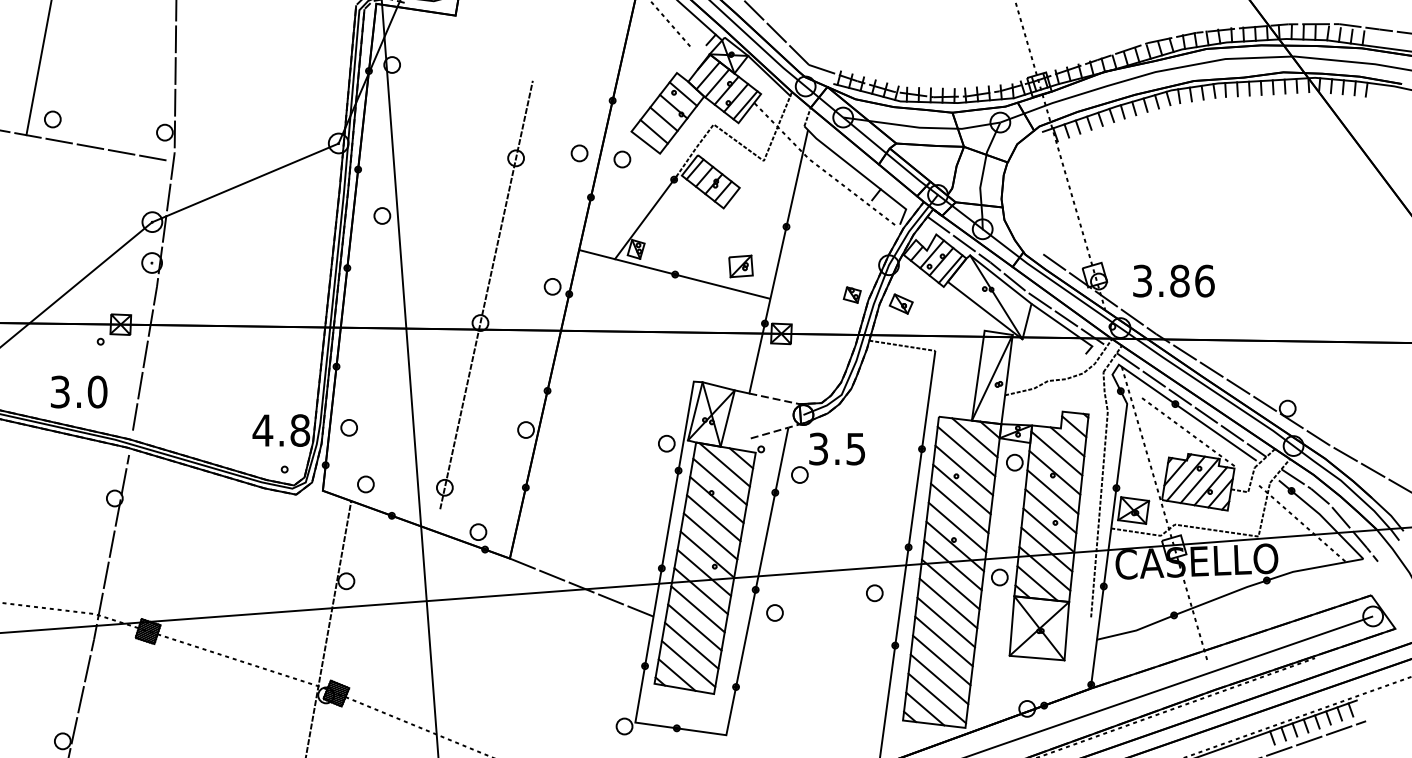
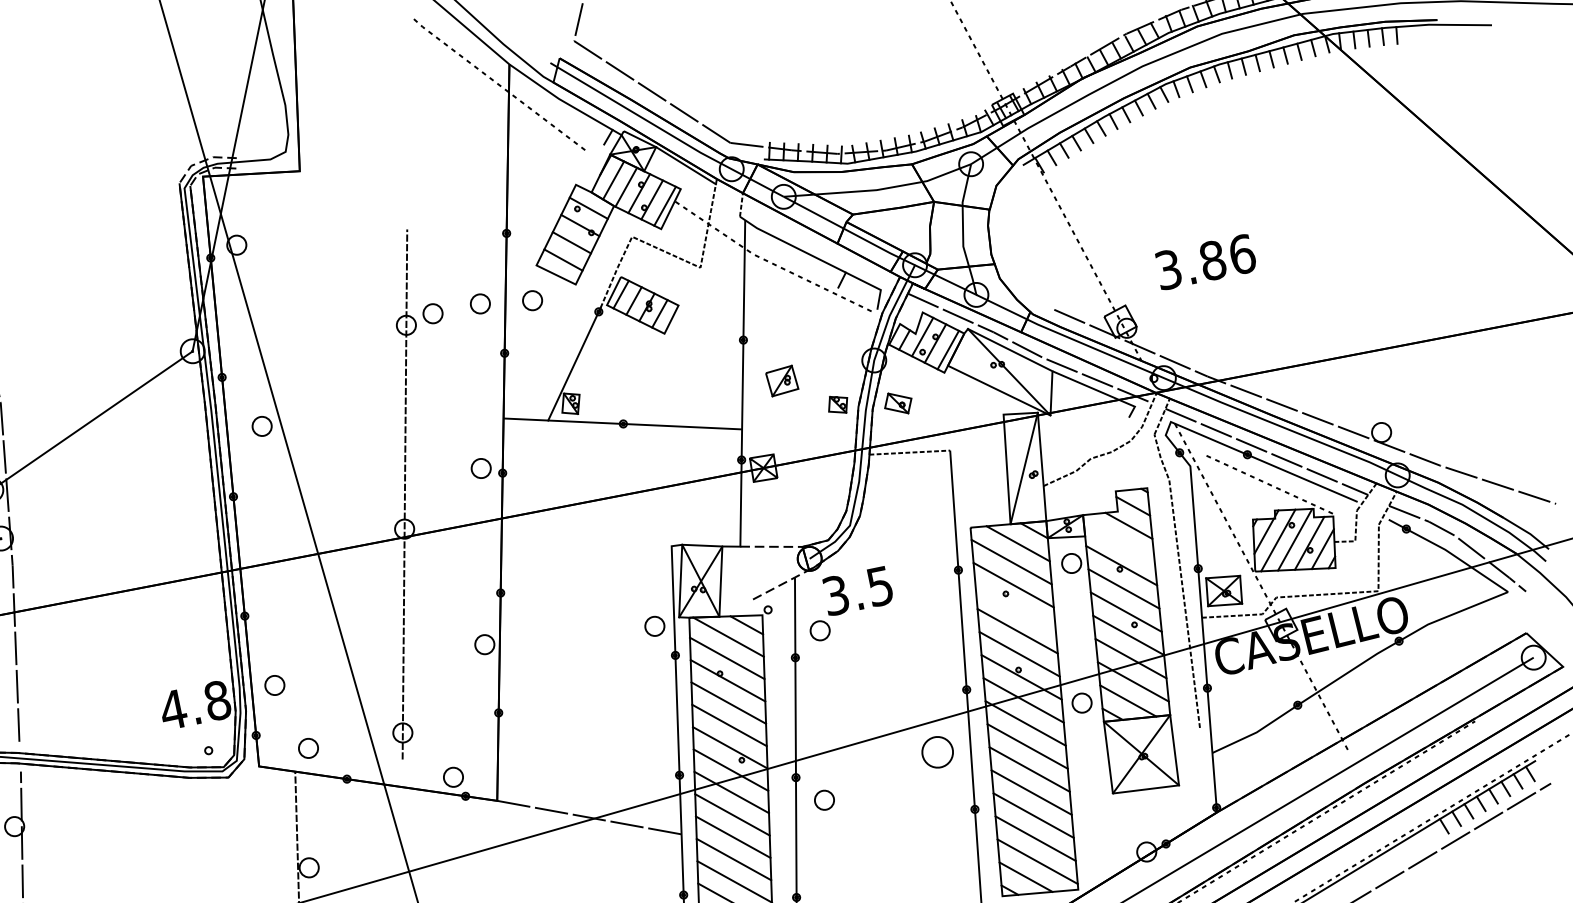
part: (539, 153) -> (432, 313), added
part: (740, 266) -> (781, 381), moved
text: (1173, 280) -> (1205, 261), moved
line: (1056, 453) -> (1118, 542), removed
line: (961, 489) -> (1015, 608), removed
line: (1303, 524) -> (1428, 565), removed
part: (874, 593) -> (937, 752), size x1.6

